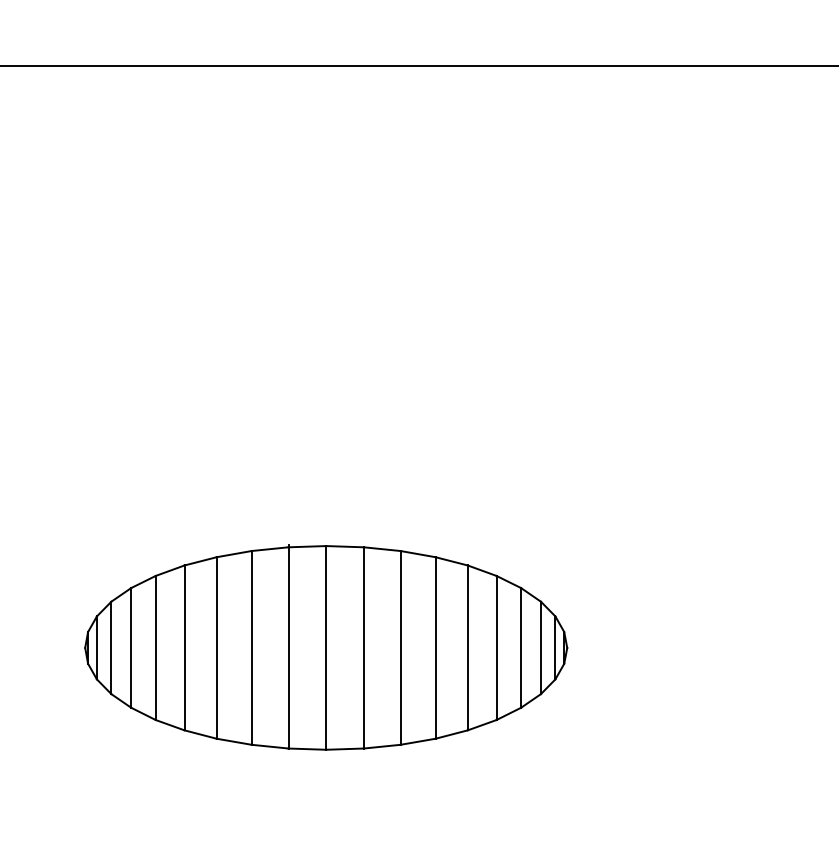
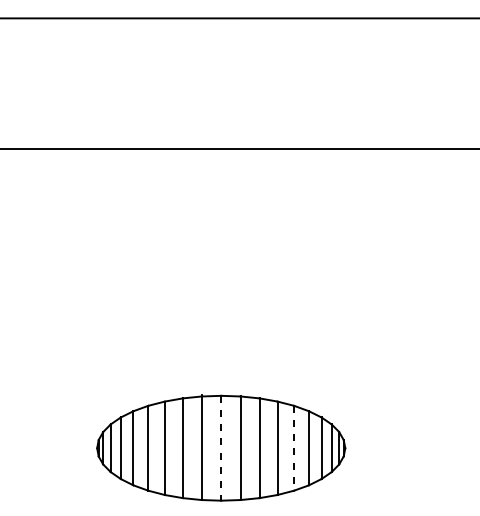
line: (326, 648) -> (221, 448), solid -> dashed
line: (468, 648) -> (294, 448), solid -> dashed

